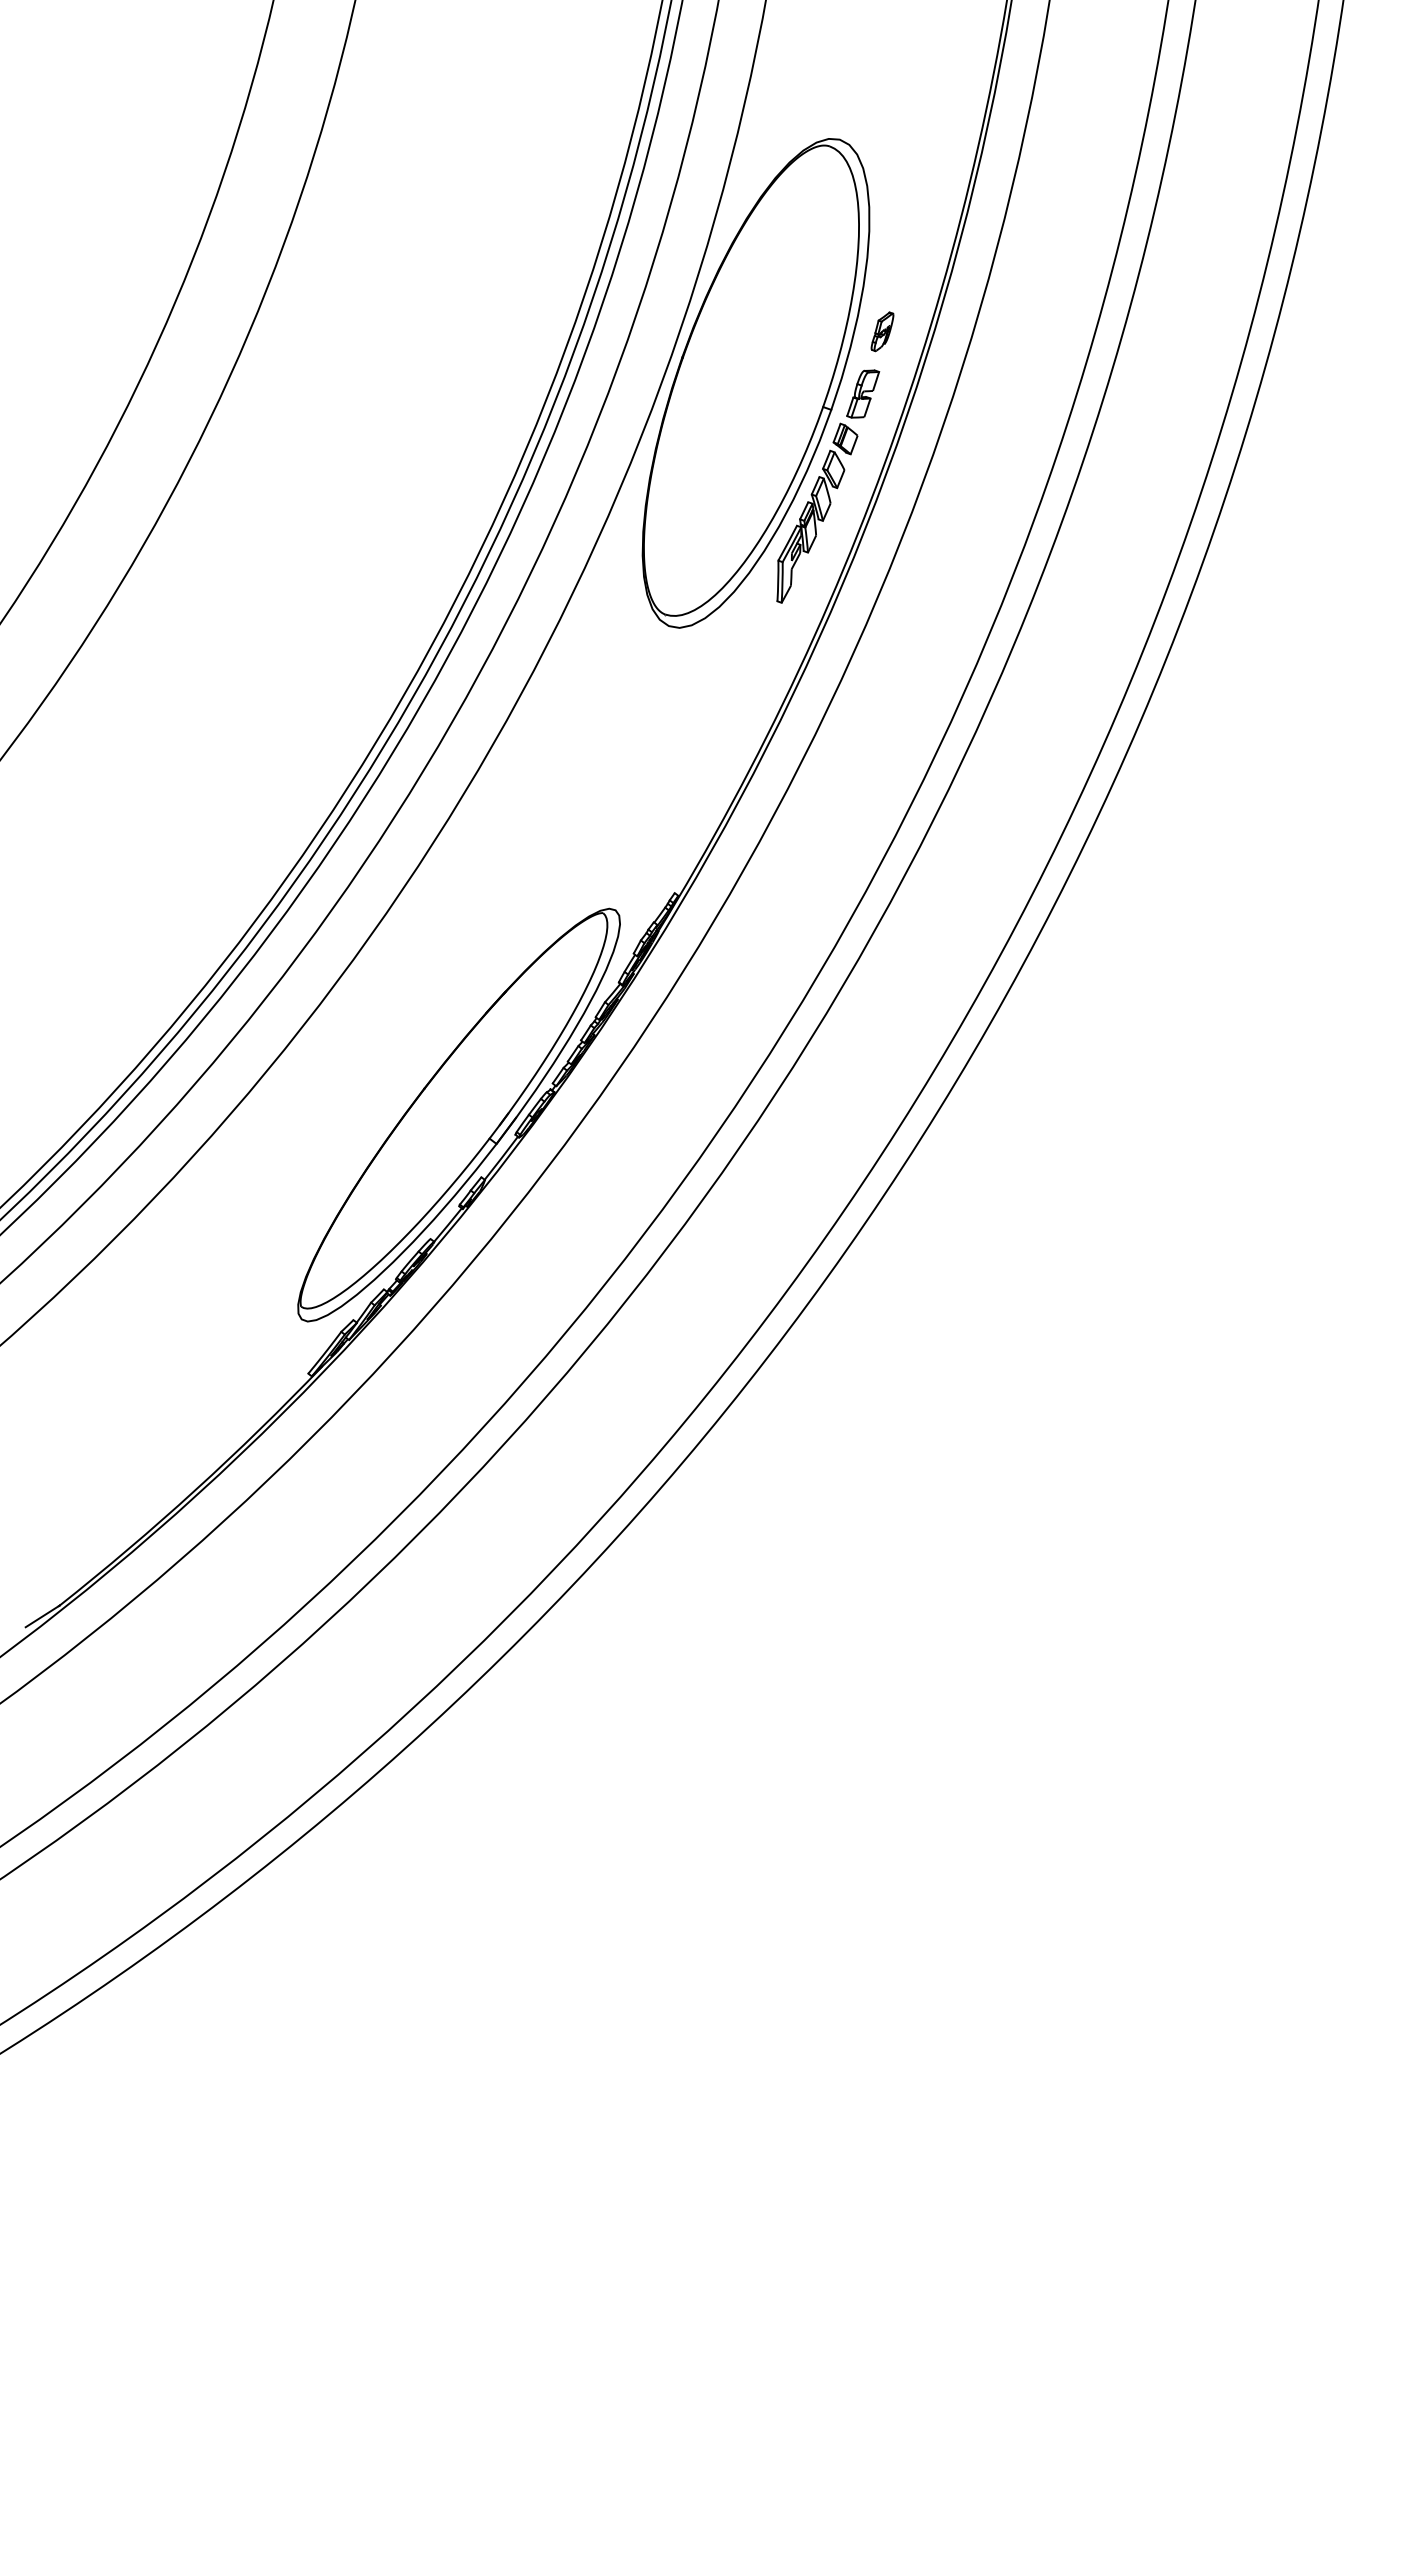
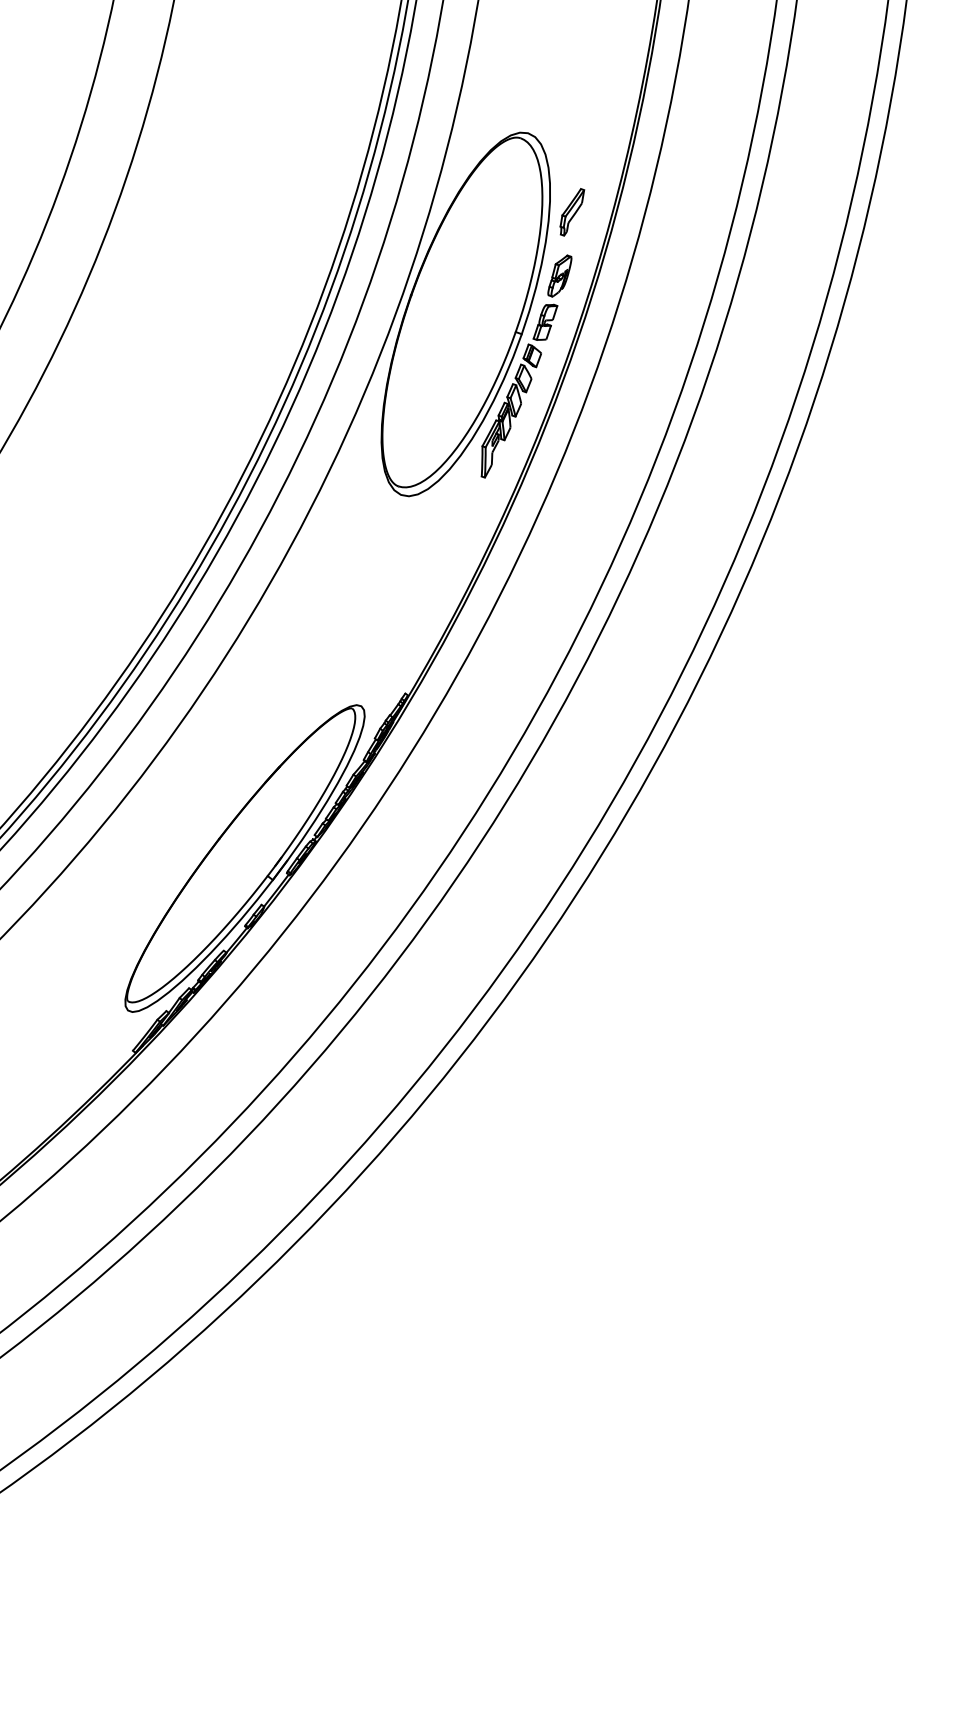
part: (899, 245) -> (572, 211), added
part: (882, 331) -> (559, 275), size x1.43

